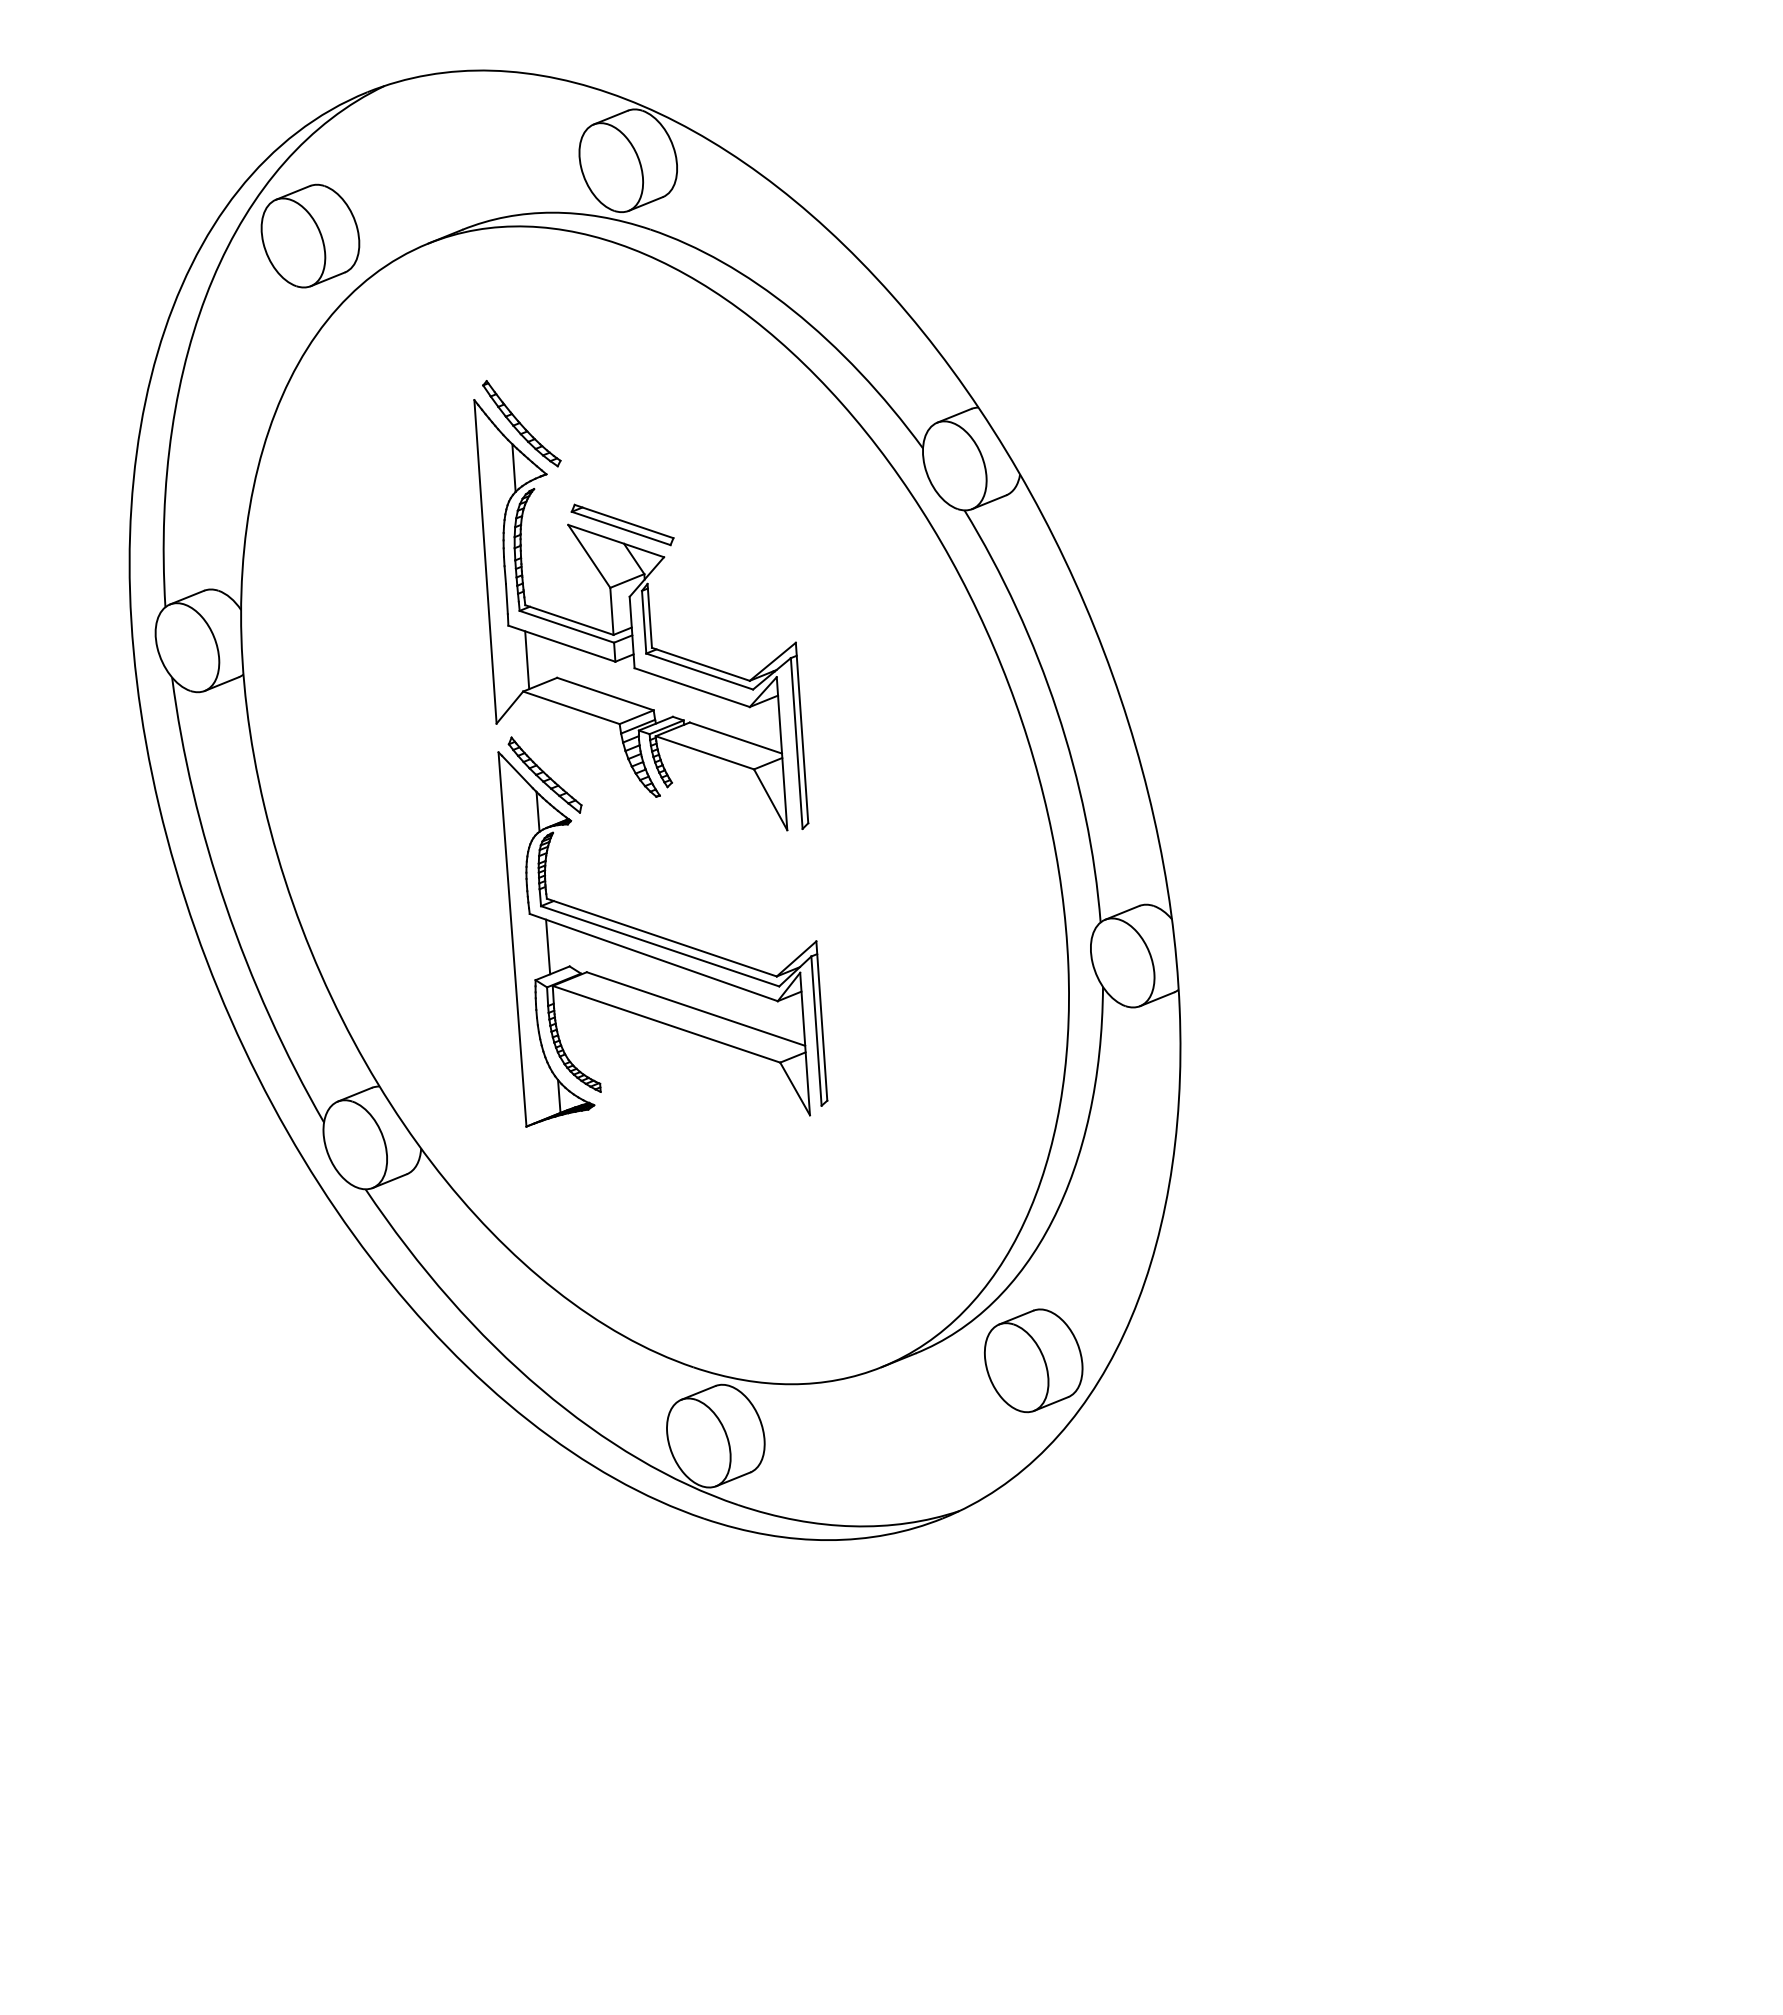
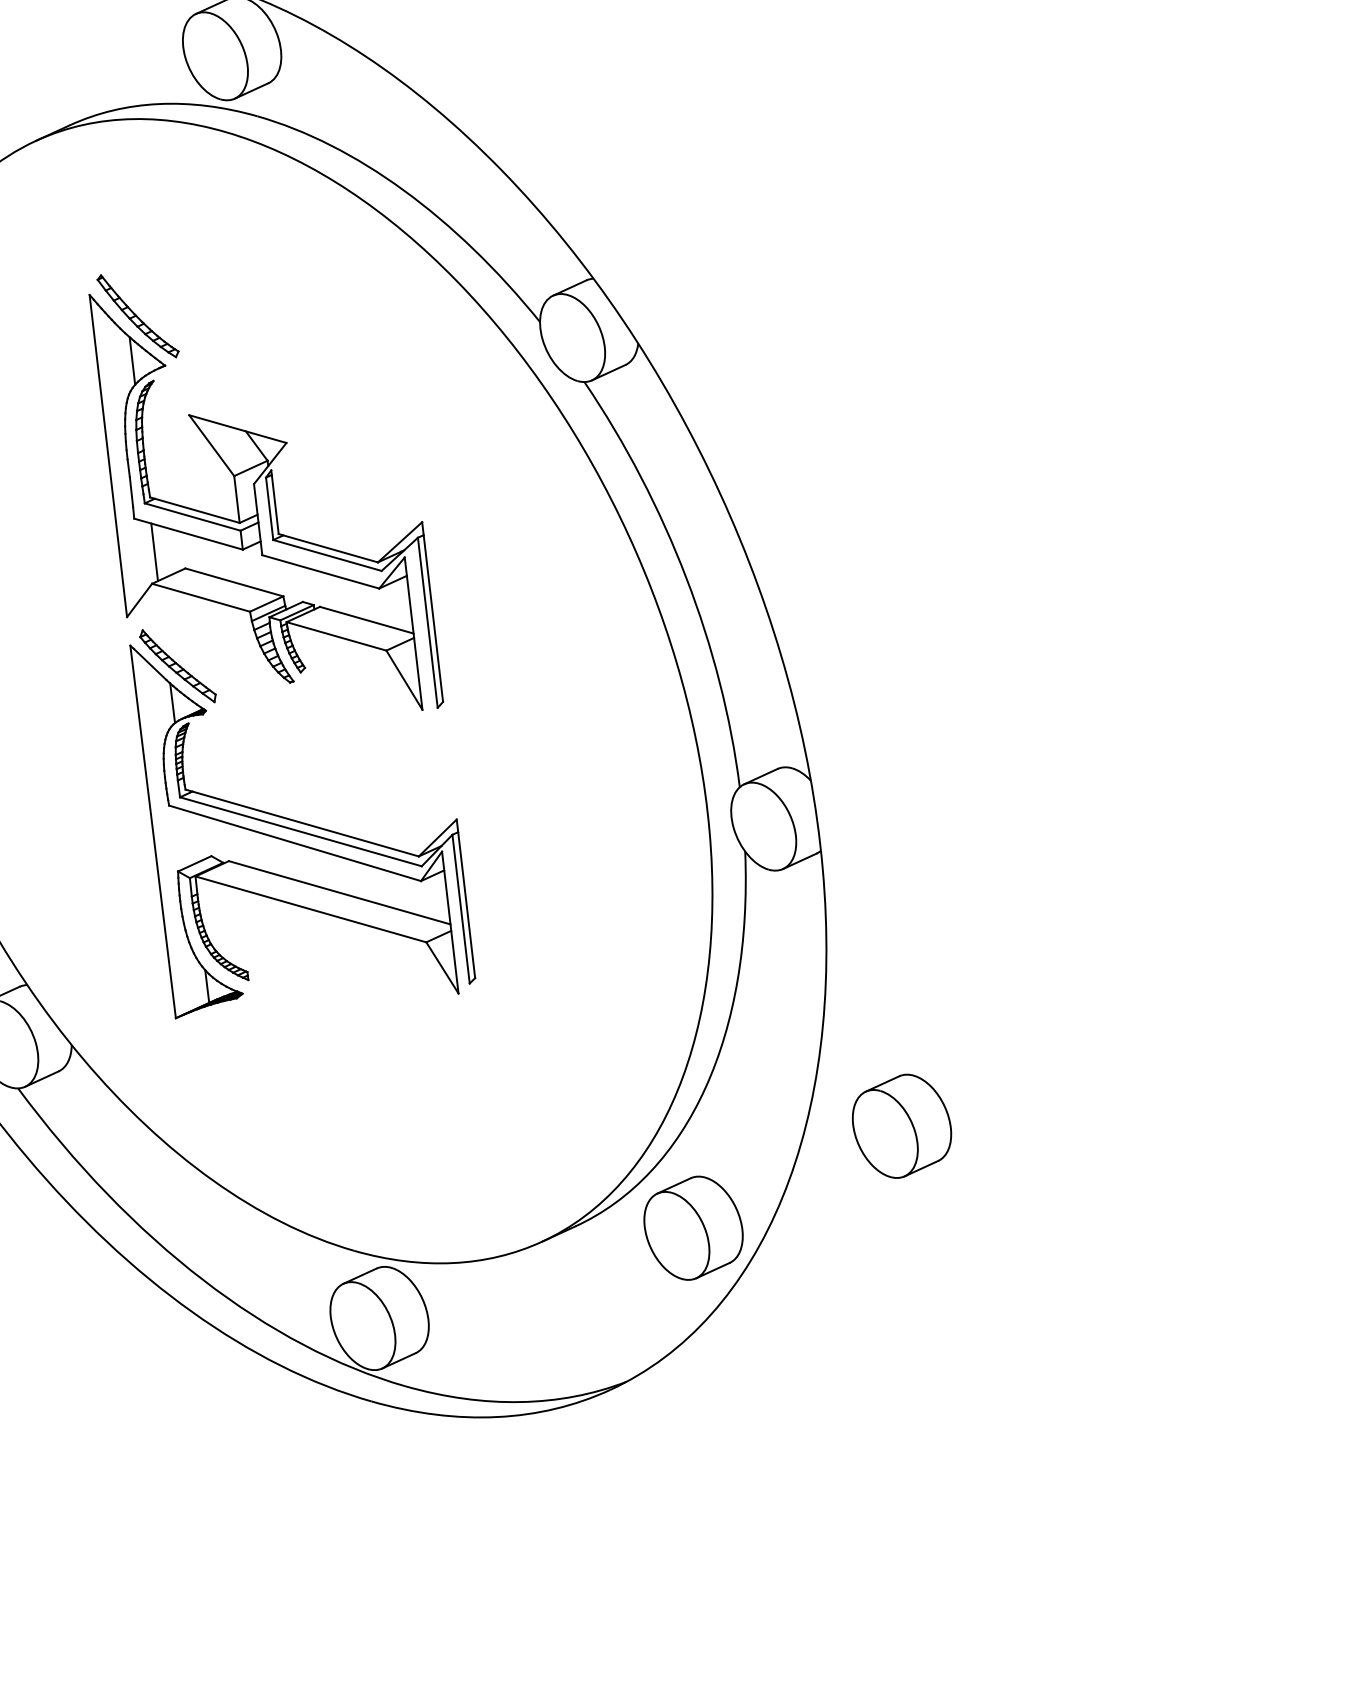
part: (622, 524) -> (243, 412), removed
line: (548, 946) -> (189, 837), removed
part: (1246, 1268) -> (901, 1126), added

